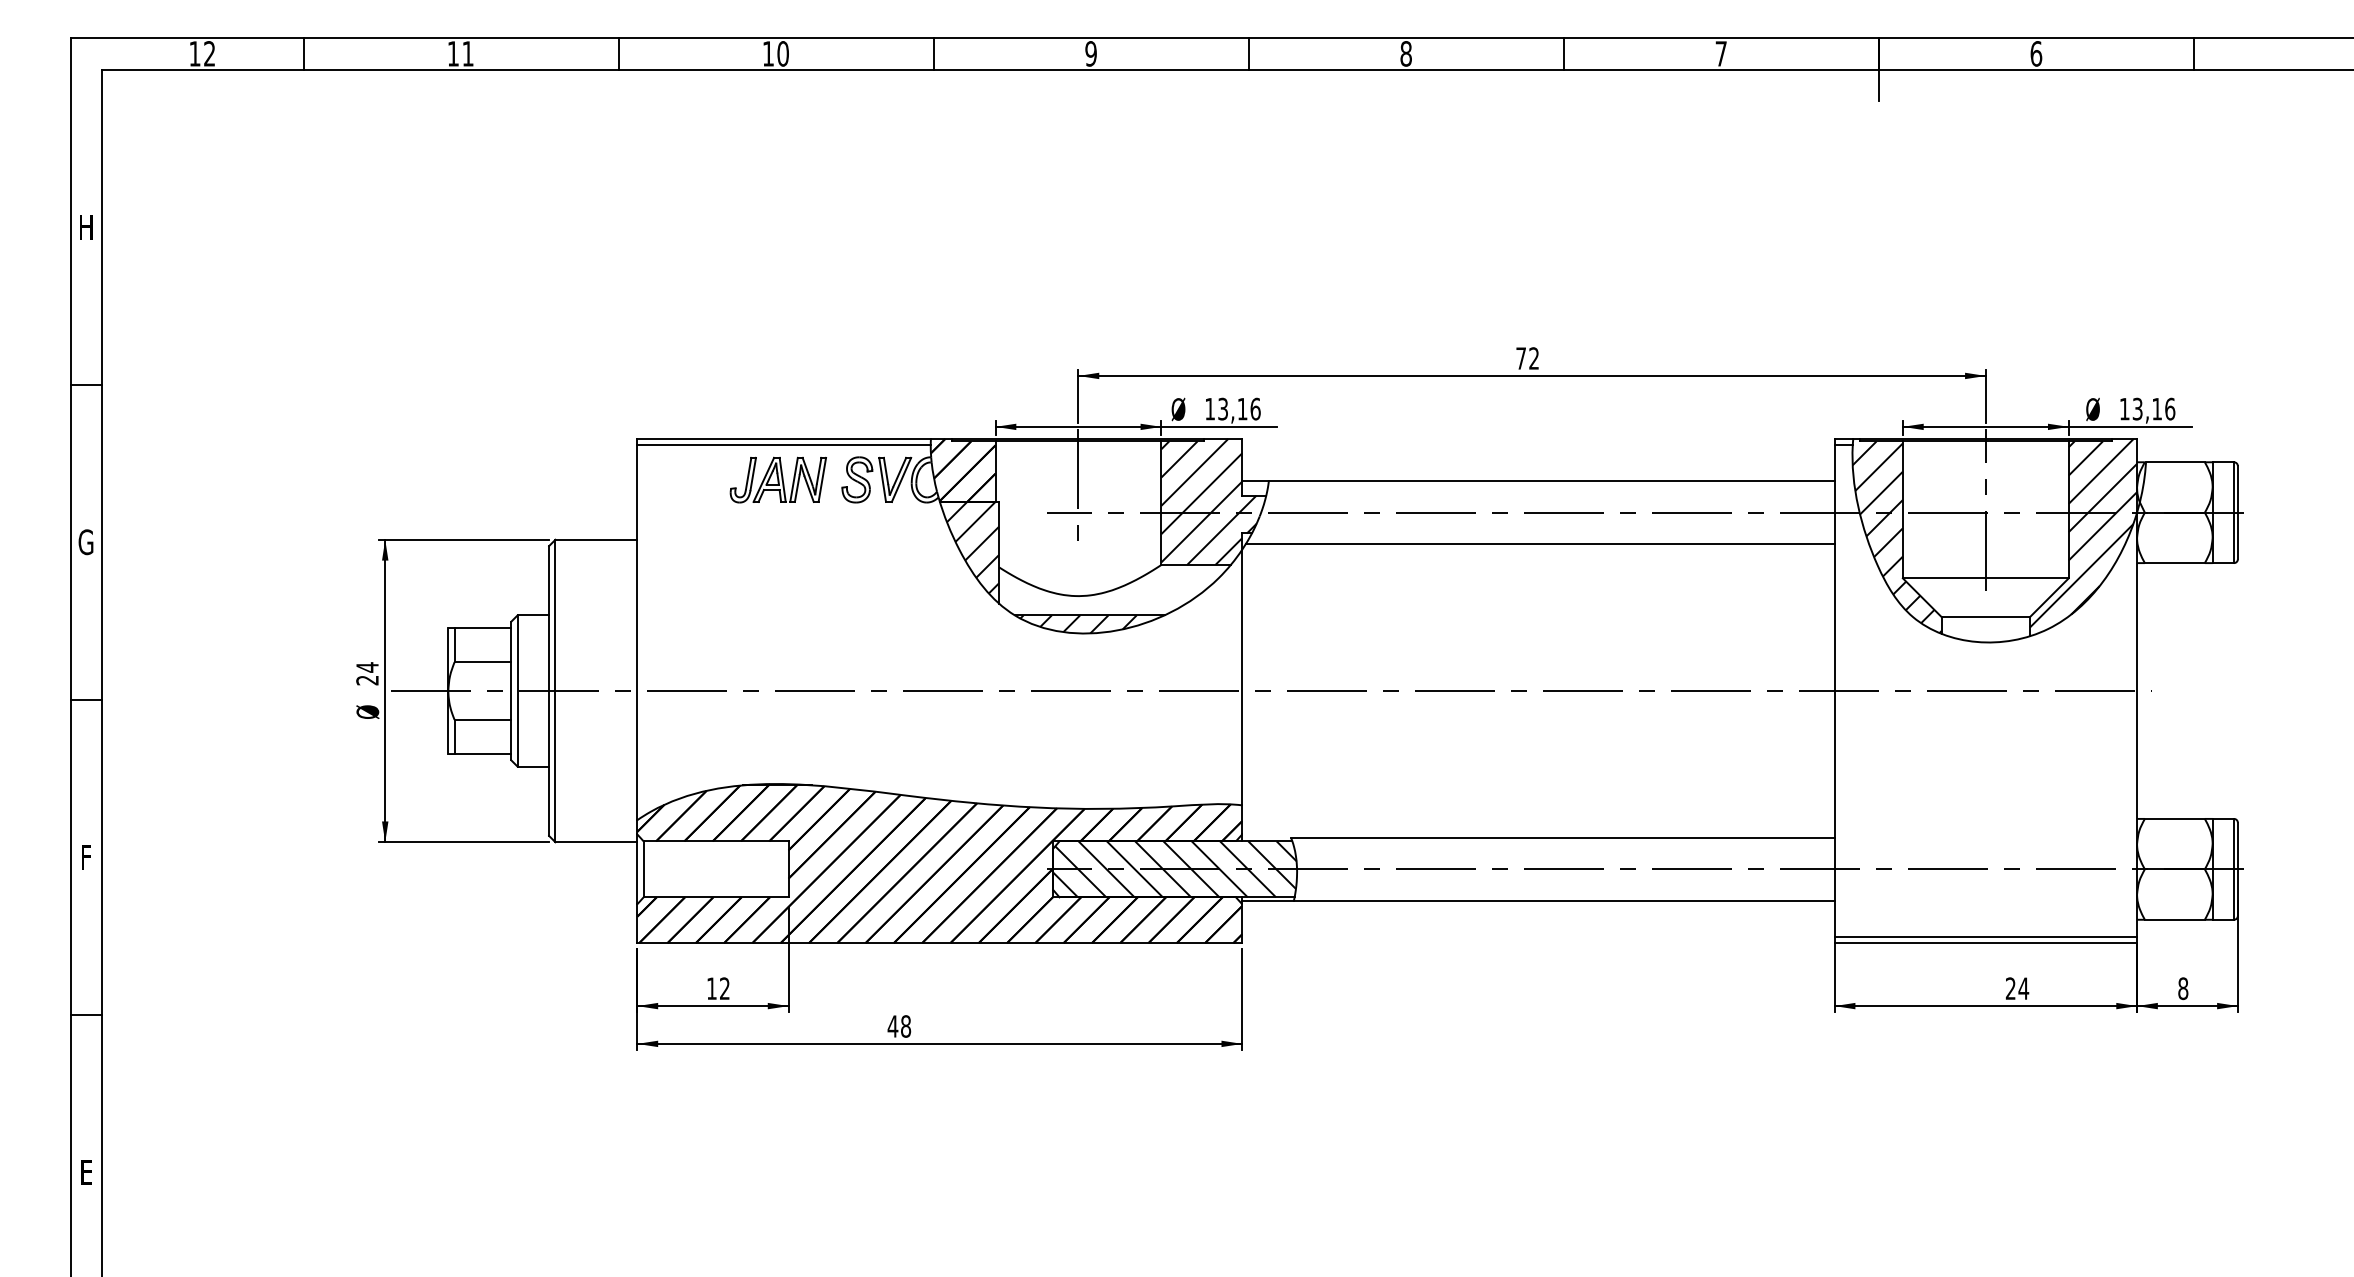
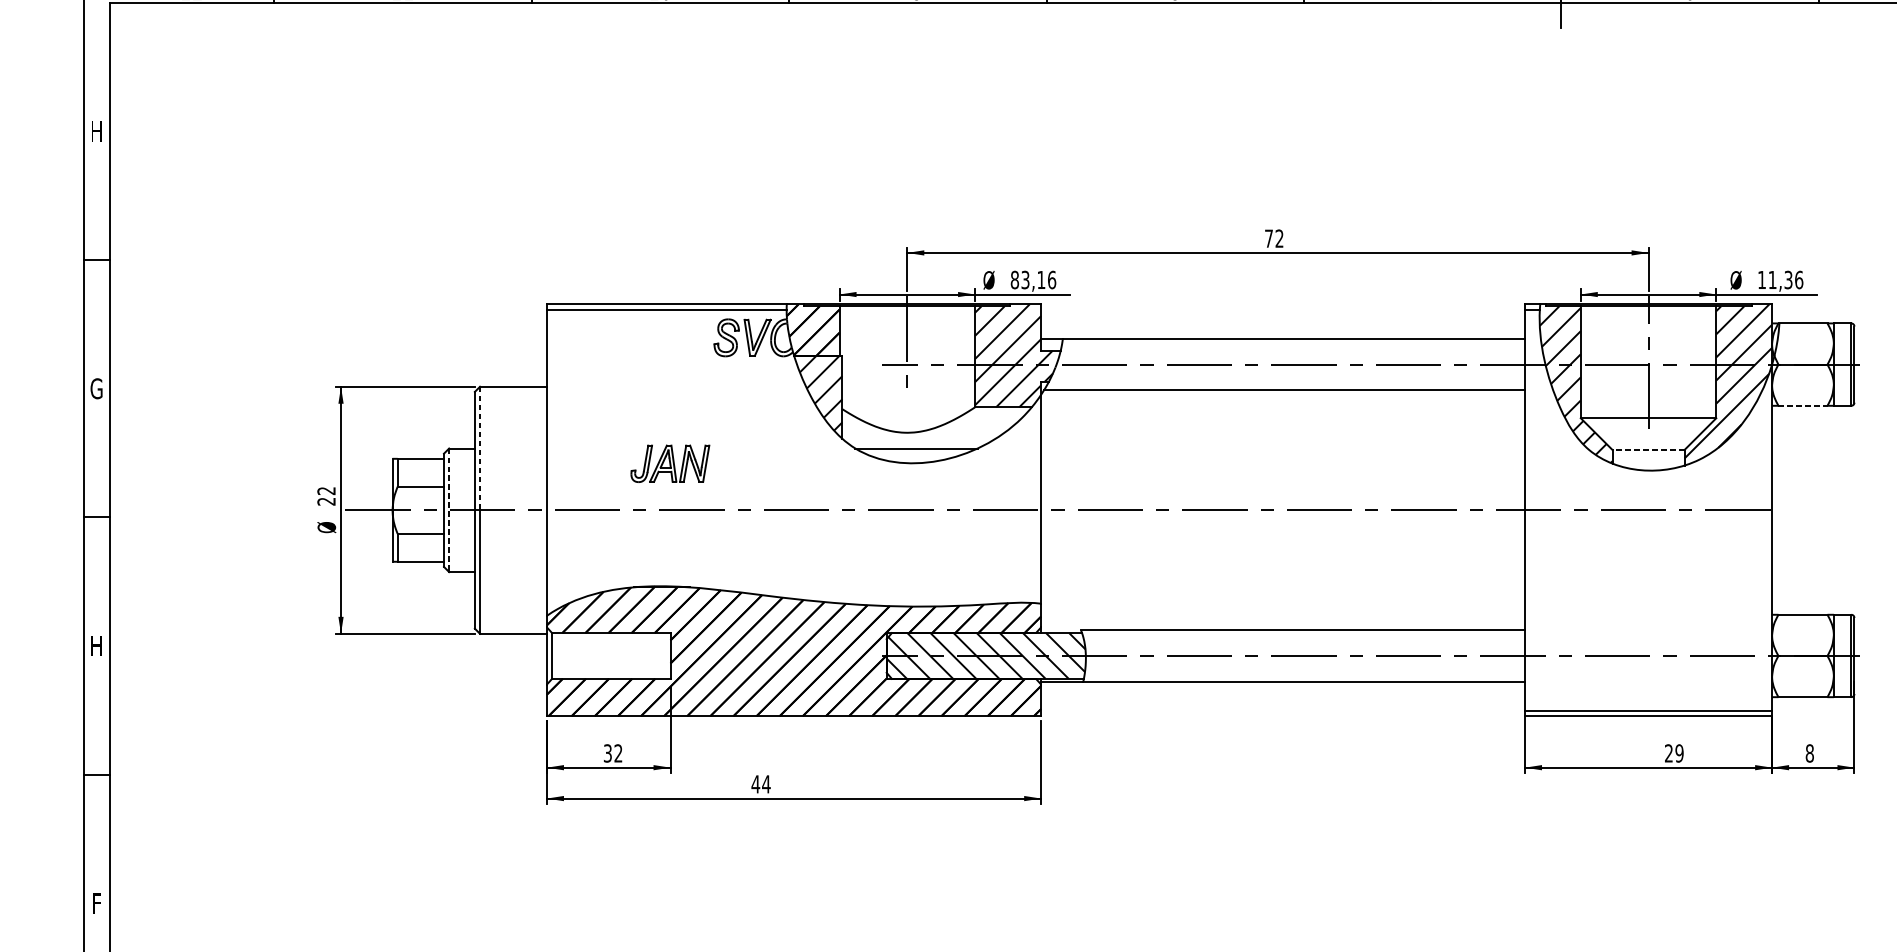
text: (1210, 408) -> (1015, 279), 13,16 -> 83,16
text: (2146, 408) -> (1779, 279), 13,16 -> 11,36
part: (777, 479) -> (669, 463), moved
line: (2175, 563) -> (1803, 406), solid -> dashed
line: (555, 615) -> (480, 448), solid -> dashed
line: (1985, 617) -> (1648, 450), solid -> dashed
hatch: (1078, 624) -> (907, 455), removed
text: (367, 667) -> (326, 491), 24 -> 22
line: (517, 691) -> (449, 510), solid -> dashed
text: (86, 857) -> (96, 646), F -> H
text: (711, 988) -> (607, 753), 12 -> 32
text: (2023, 988) -> (1679, 753), 24 -> 29
text: (905, 1026) -> (766, 784), 48 -> 44
text: (86, 1172) -> (96, 903), E -> F

